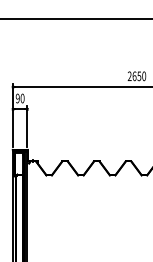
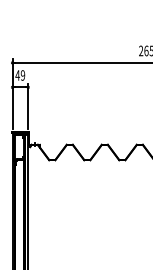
text: (19, 98) -> (19, 75), 90 -> 49

